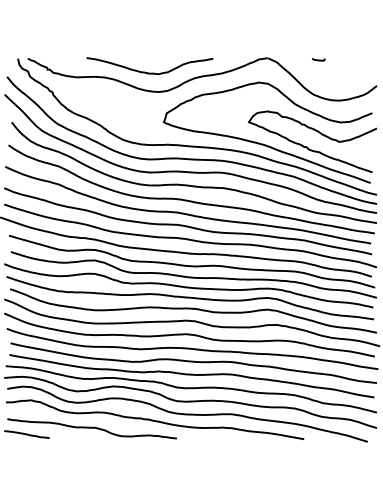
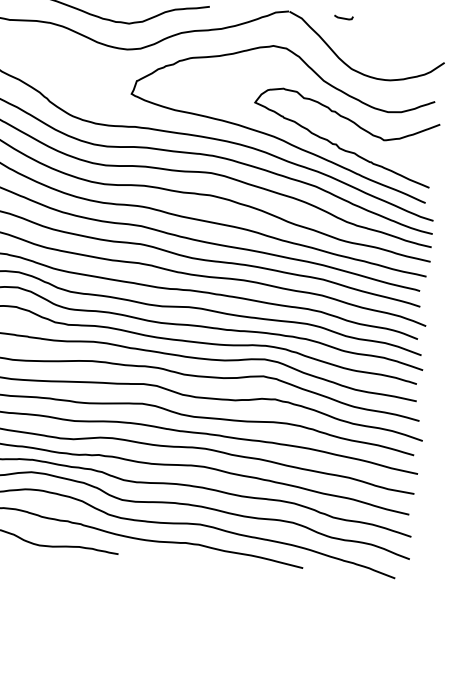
curve: (318, 59) -> (343, 17), moved

